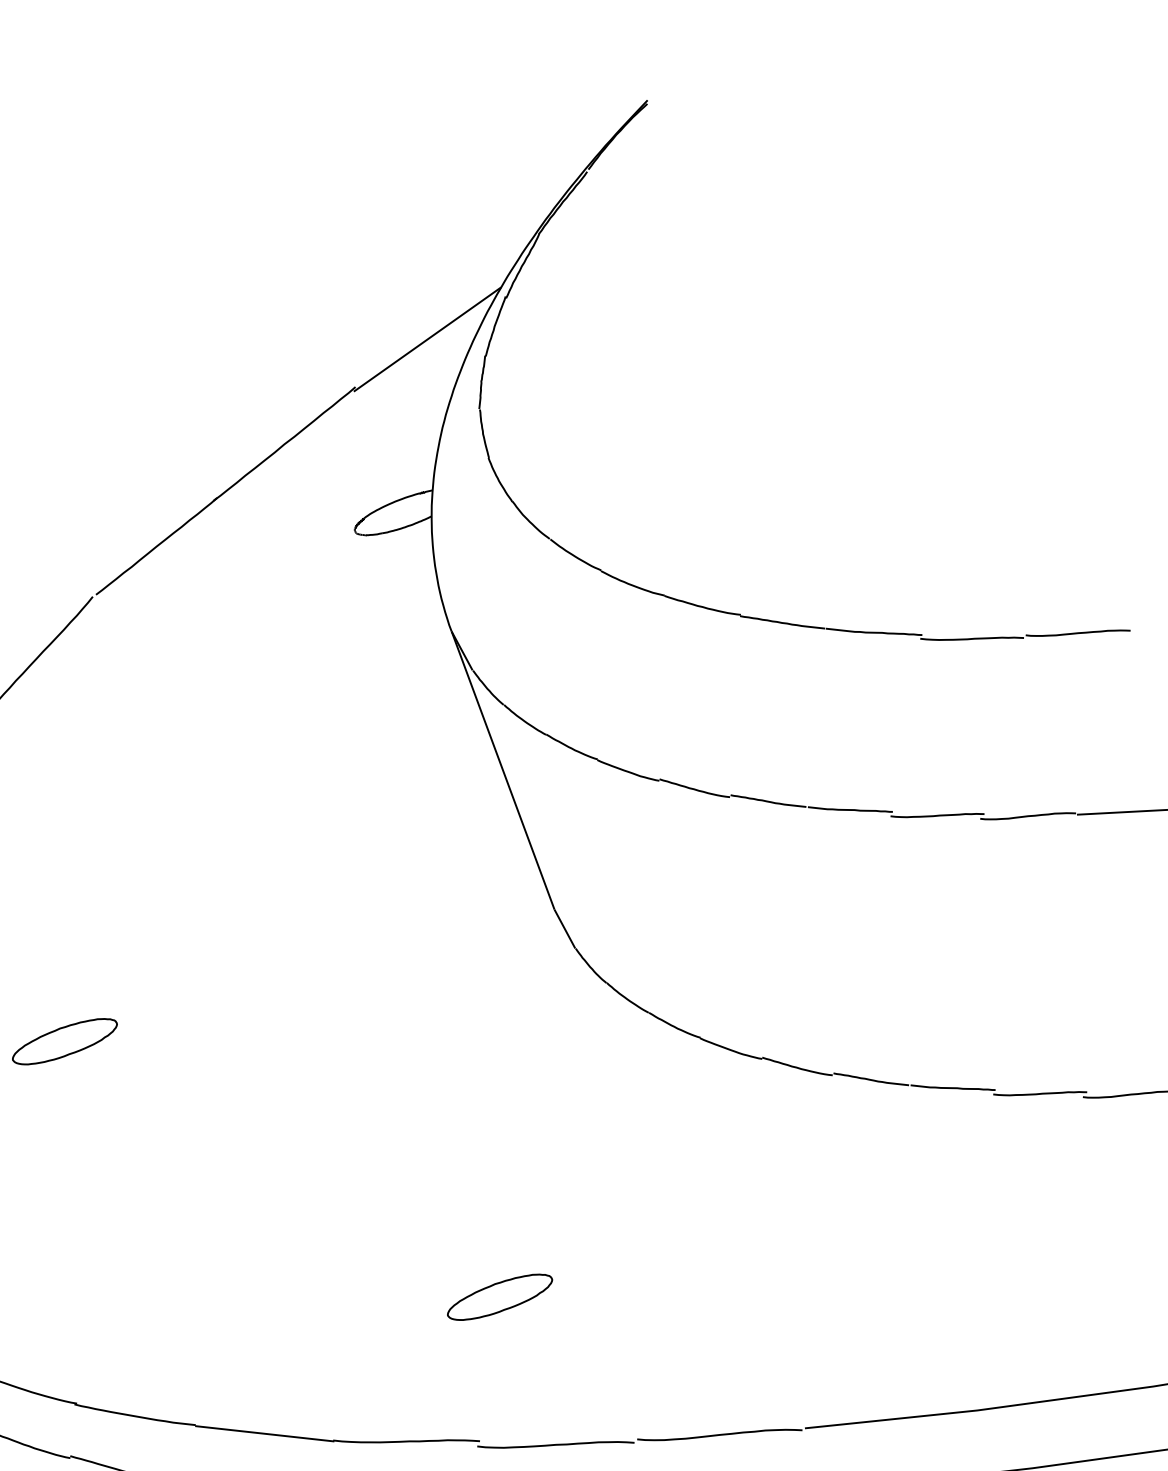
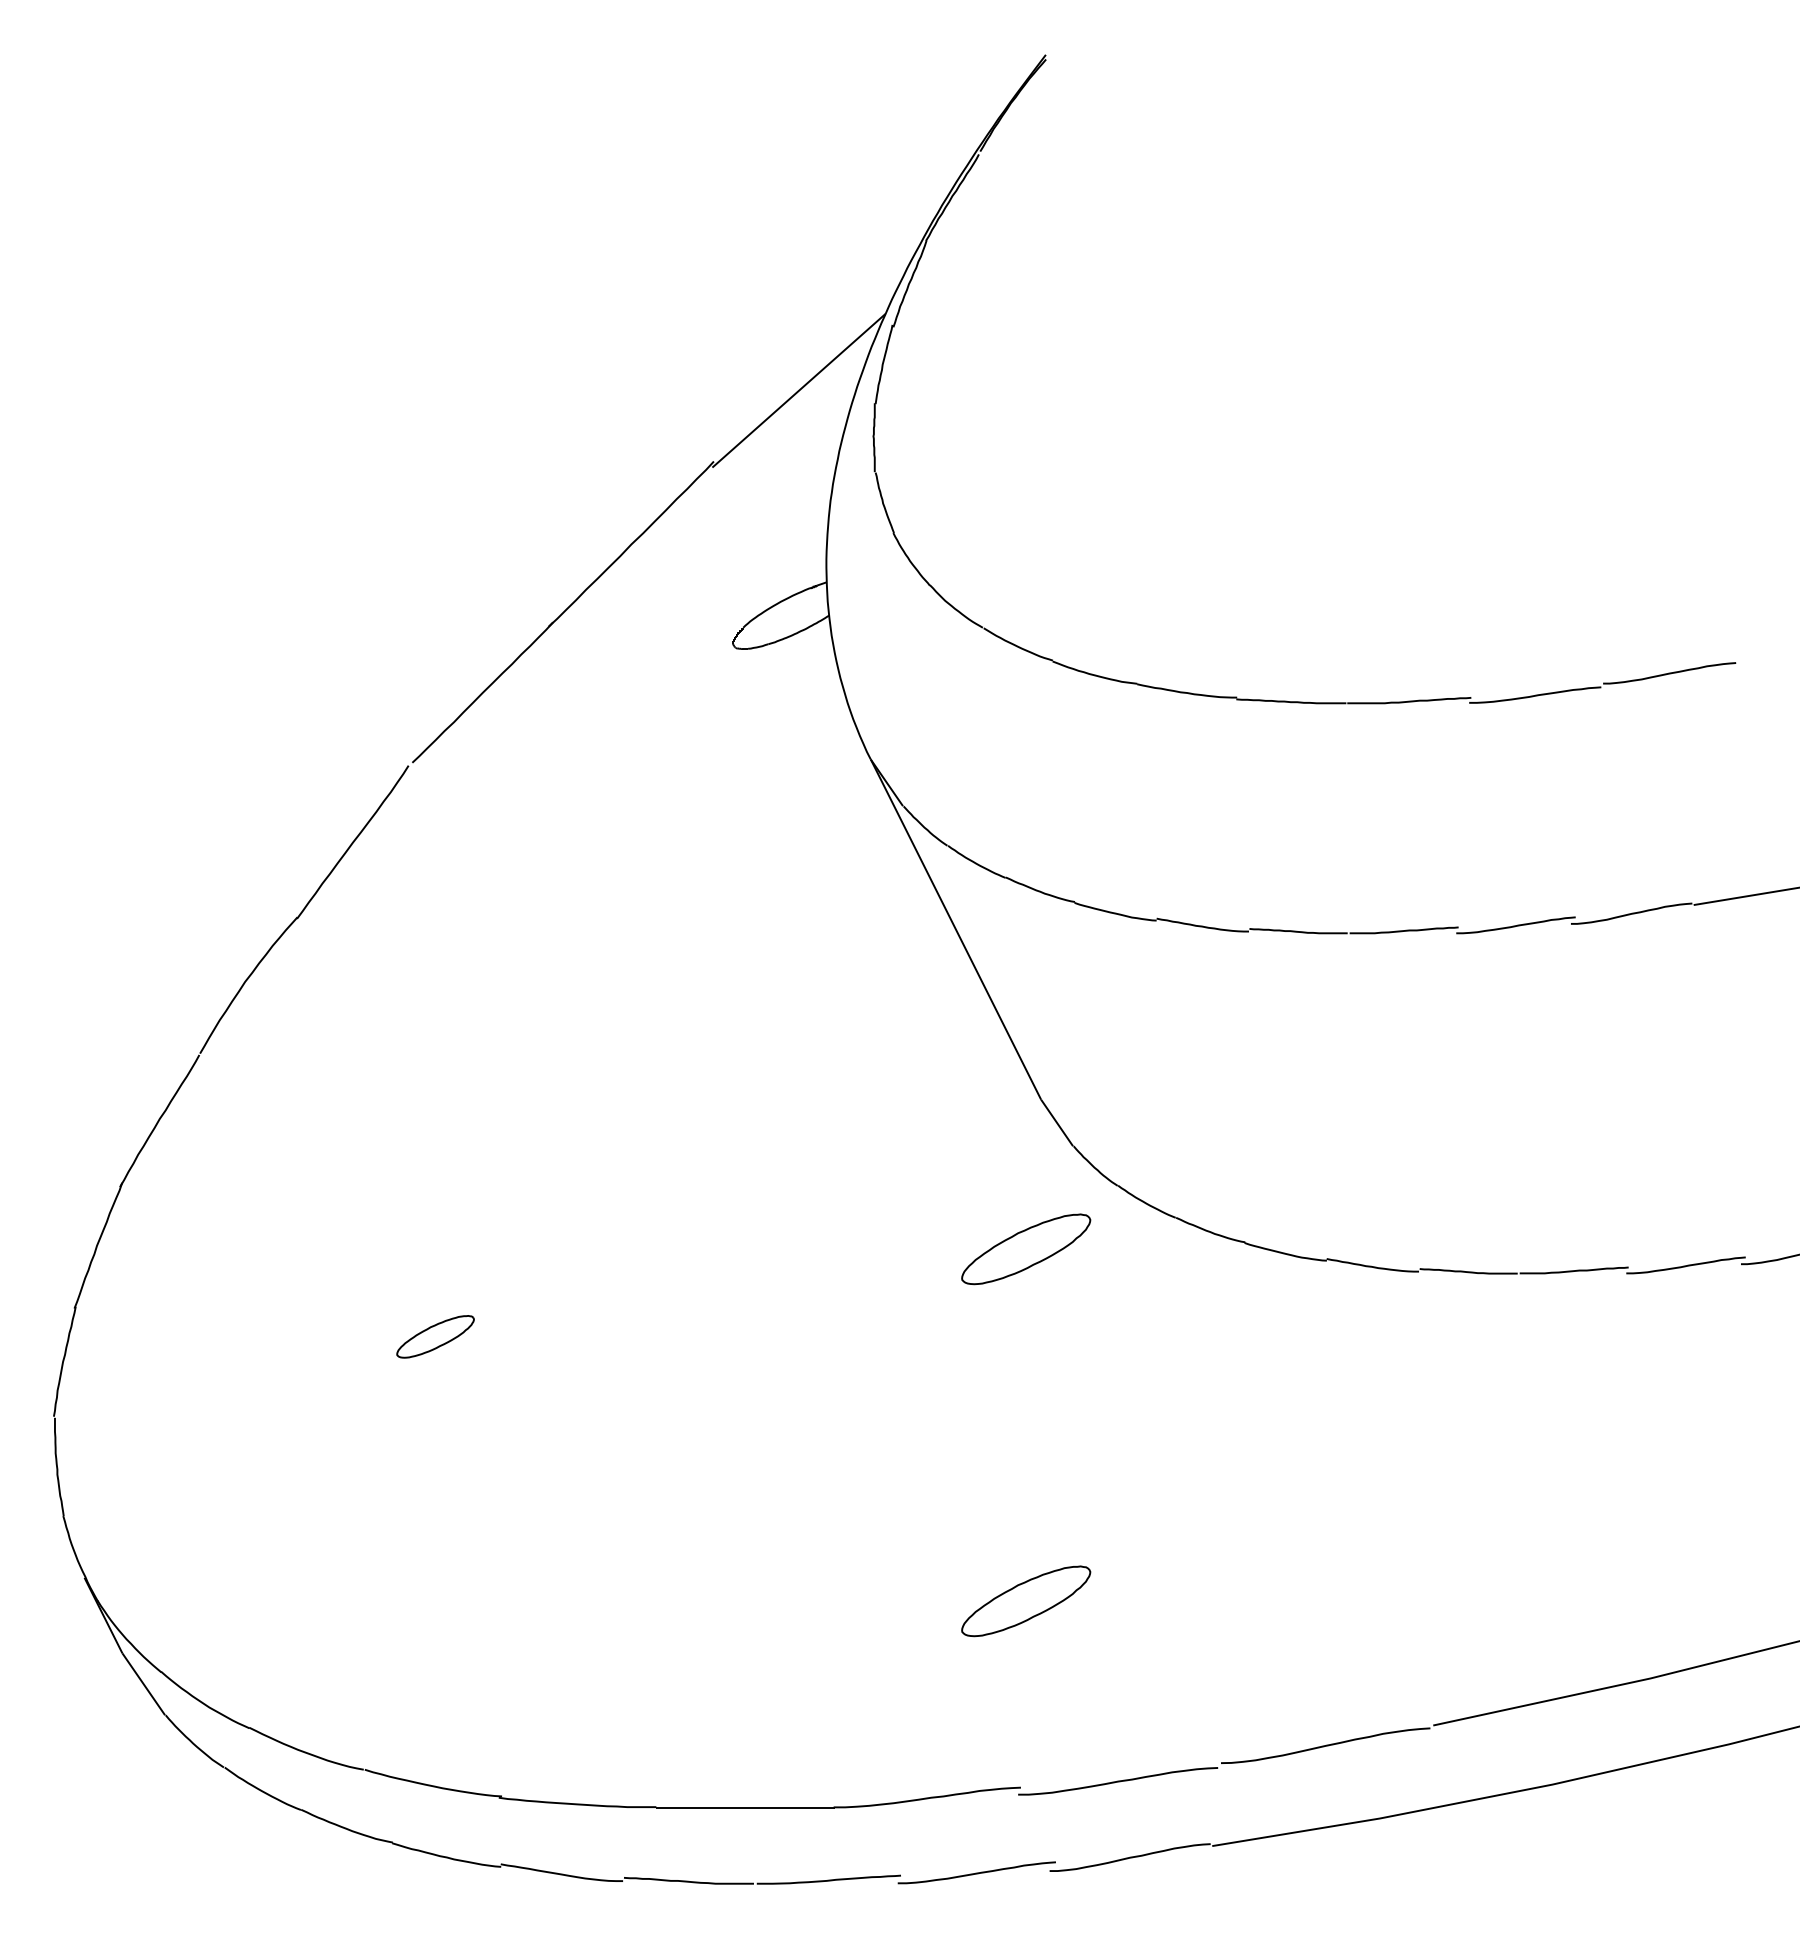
part: (530, 1024) -> (1026, 1249), added
part: (64, 1041) -> (435, 1336), size x0.6

